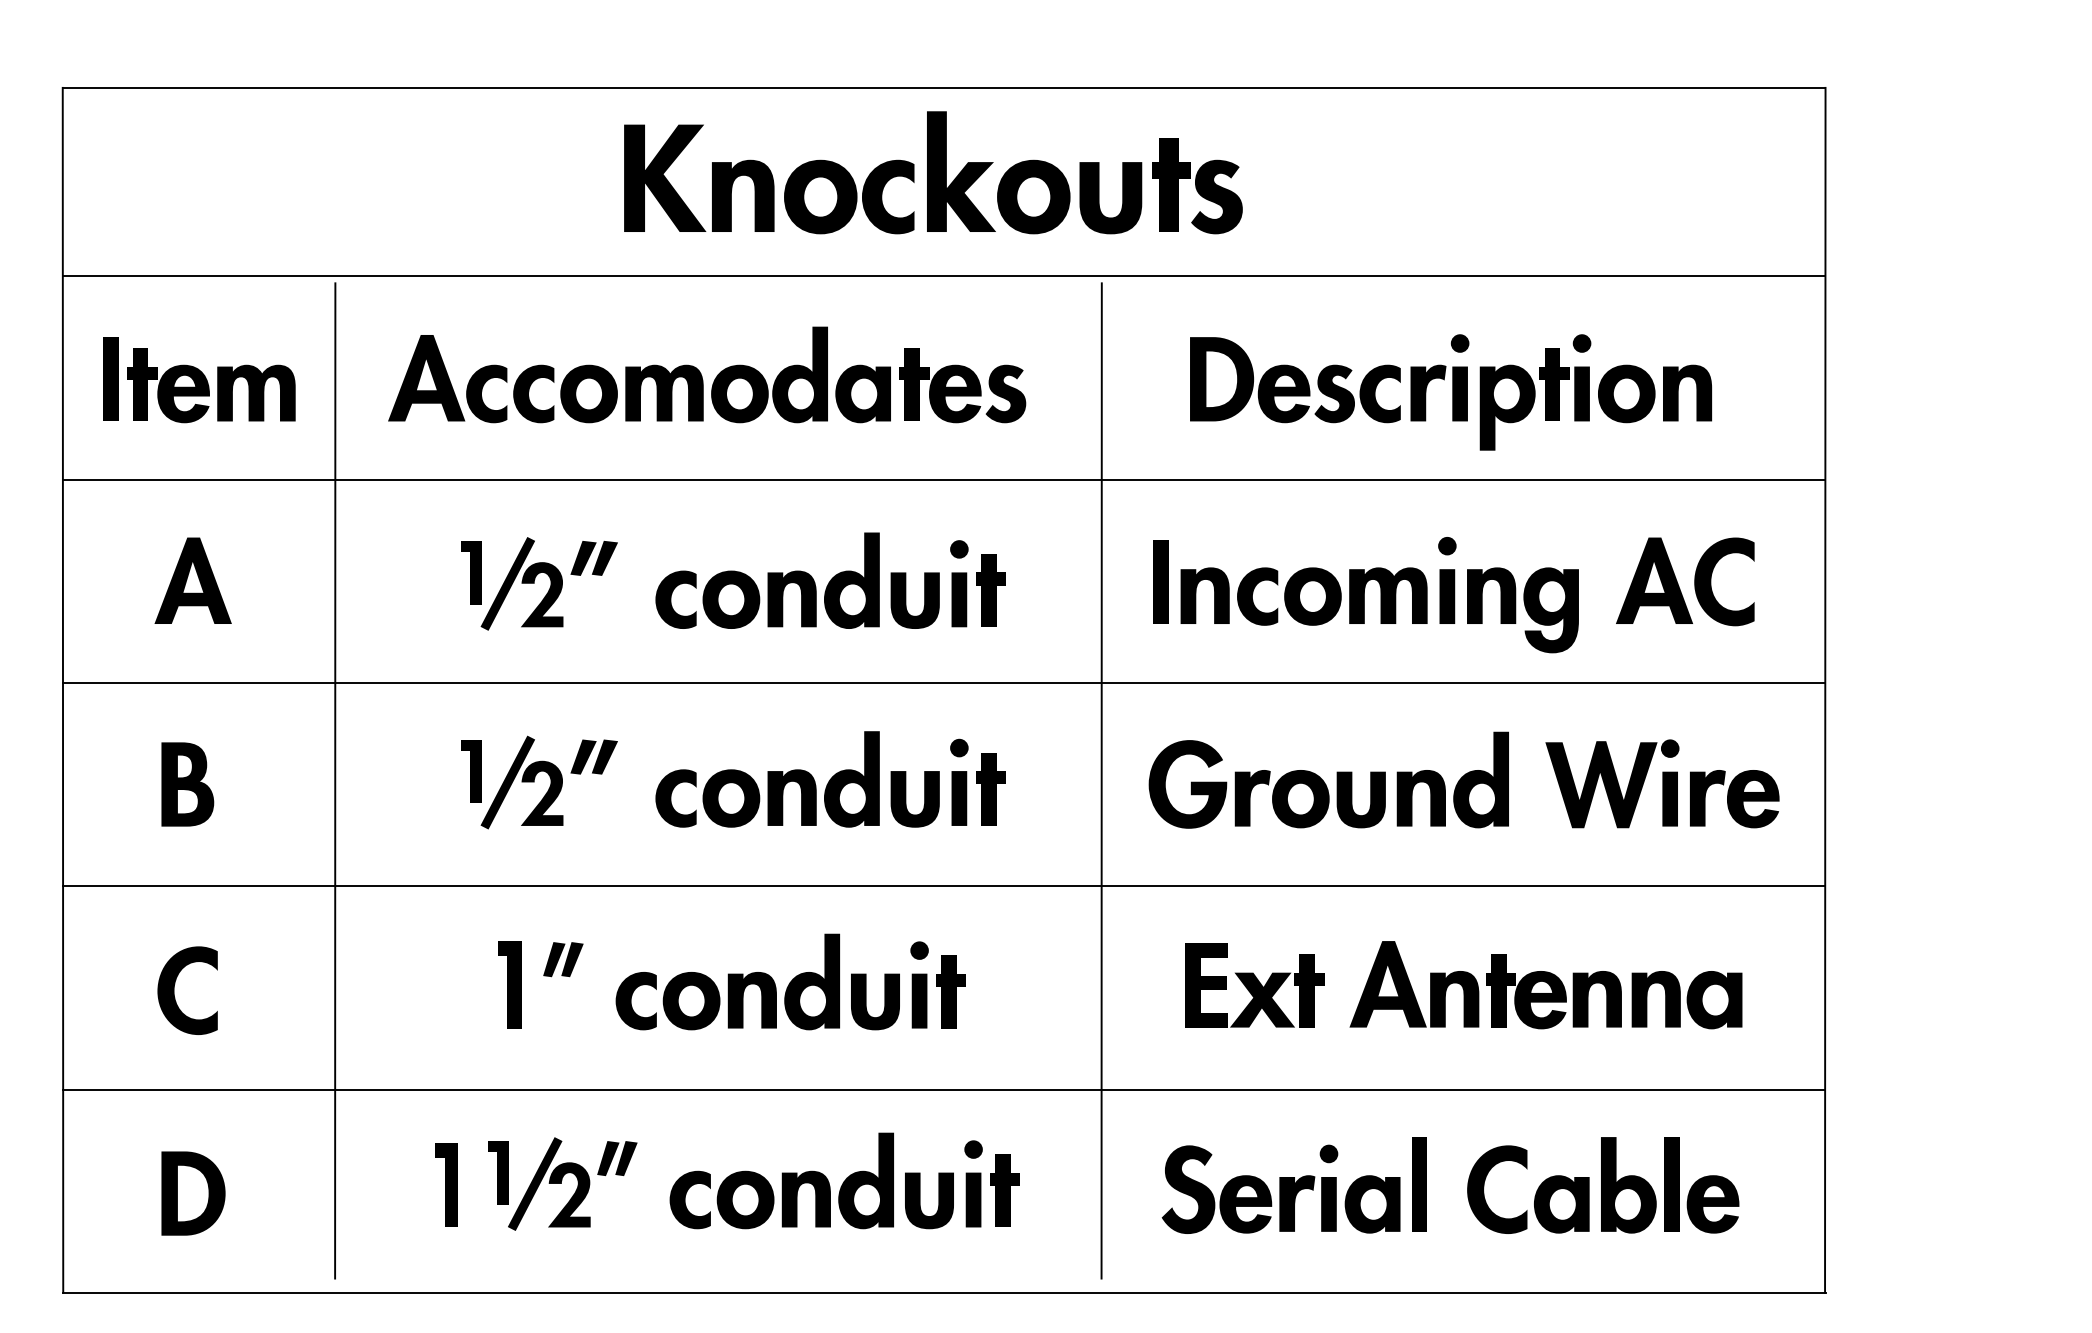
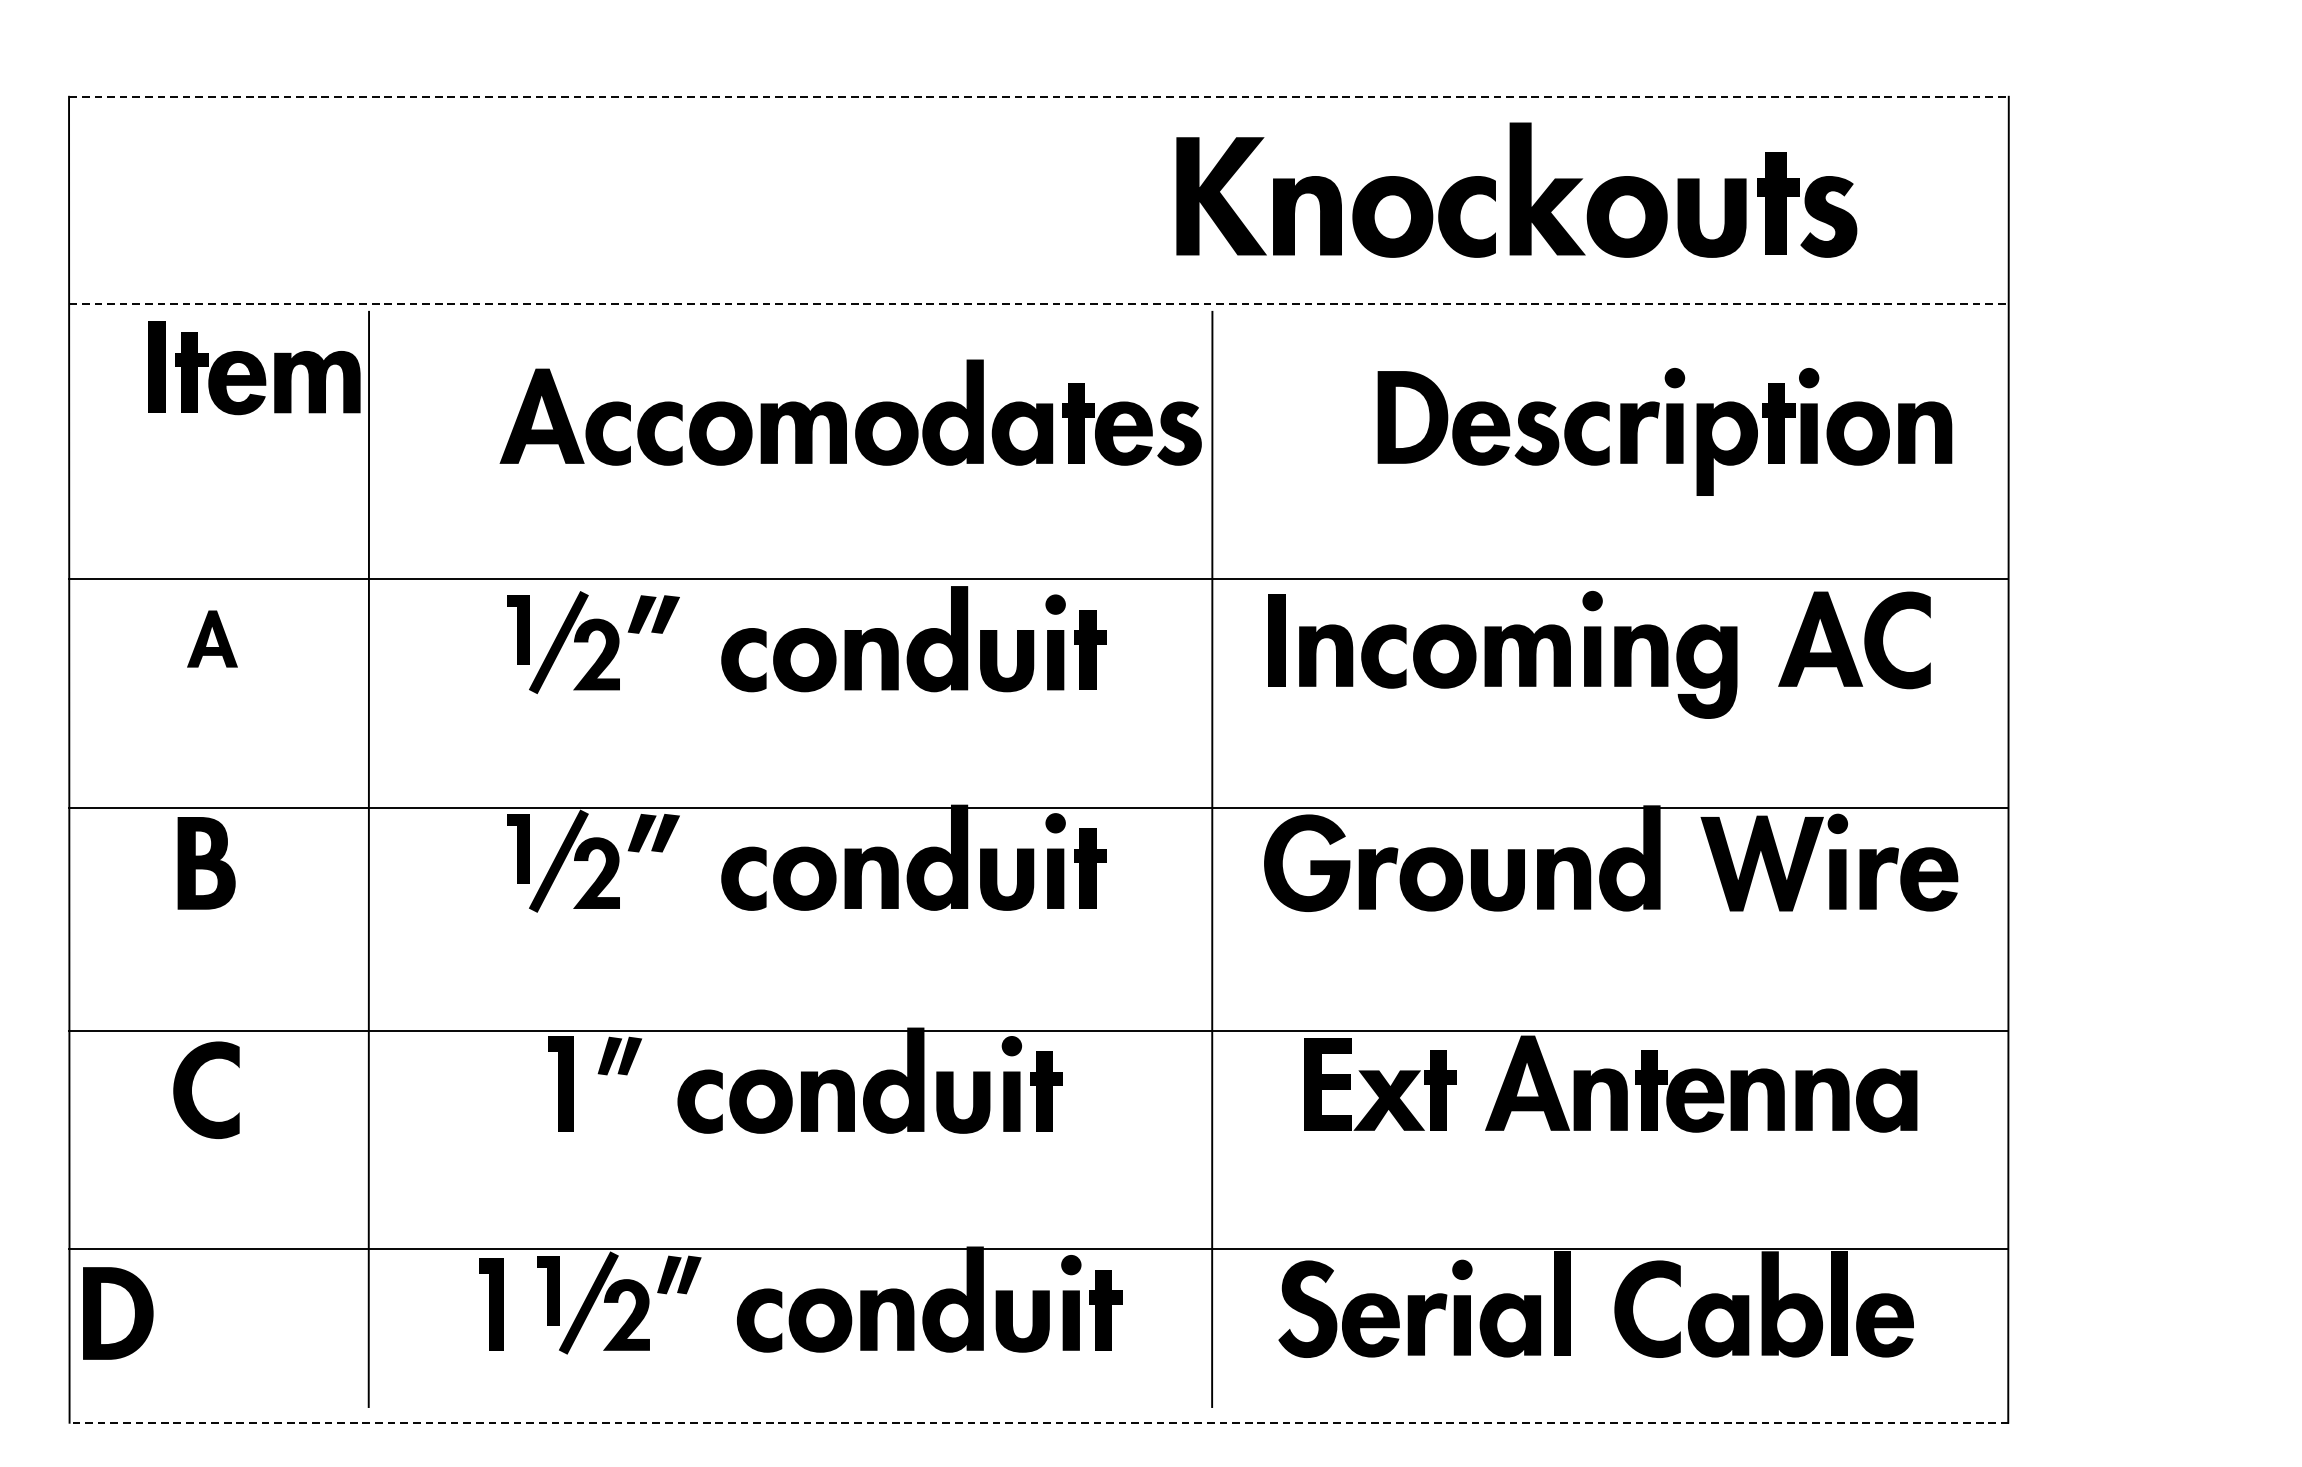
line: (944, 87) -> (1039, 96), solid -> dashed
part: (933, 172) -> (1516, 189), moved
line: (944, 276) -> (1039, 304), solid -> dashed
part: (707, 374) -> (851, 412), moved
part: (199, 380) -> (254, 368), moved
part: (1451, 392) -> (1665, 431), moved
line: (944, 479) -> (1039, 578), moved
part: (192, 580) -> (211, 638), size x0.6
line: (944, 682) -> (1039, 807), moved
line: (944, 886) -> (1039, 1031), moved
line: (944, 1089) -> (1039, 1248), moved
part: (193, 1193) -> (118, 1313), moved
line: (943, 1292) -> (1038, 1422), solid -> dashed

